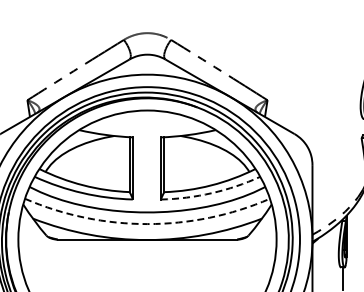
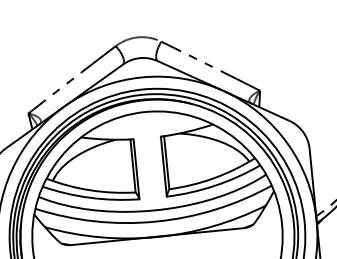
arc: (211, 193) -> (214, 186), dashed -> solid
arc: (147, 224) -> (156, 222), dashed -> solid

